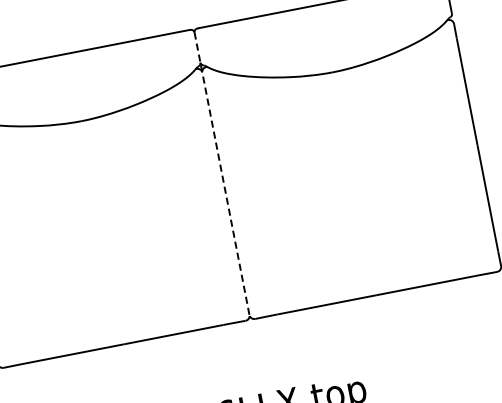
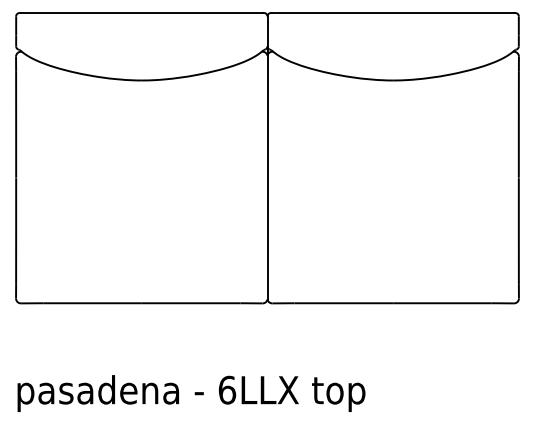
line: (222, 173) -> (267, 157), dashed -> solid

